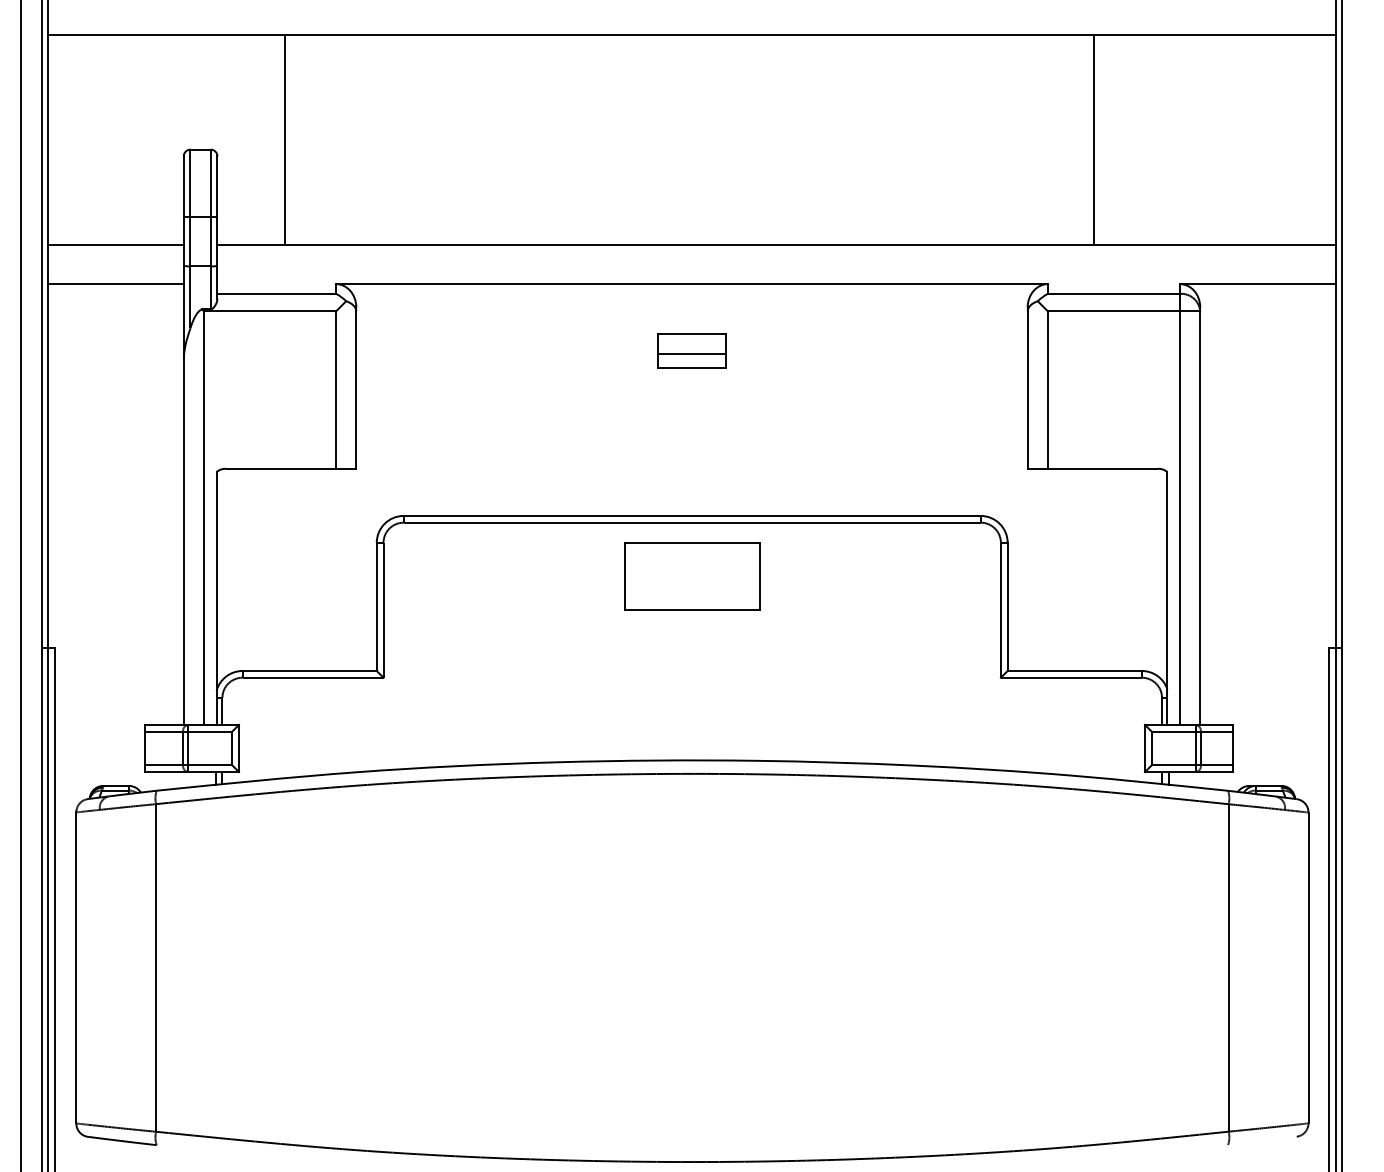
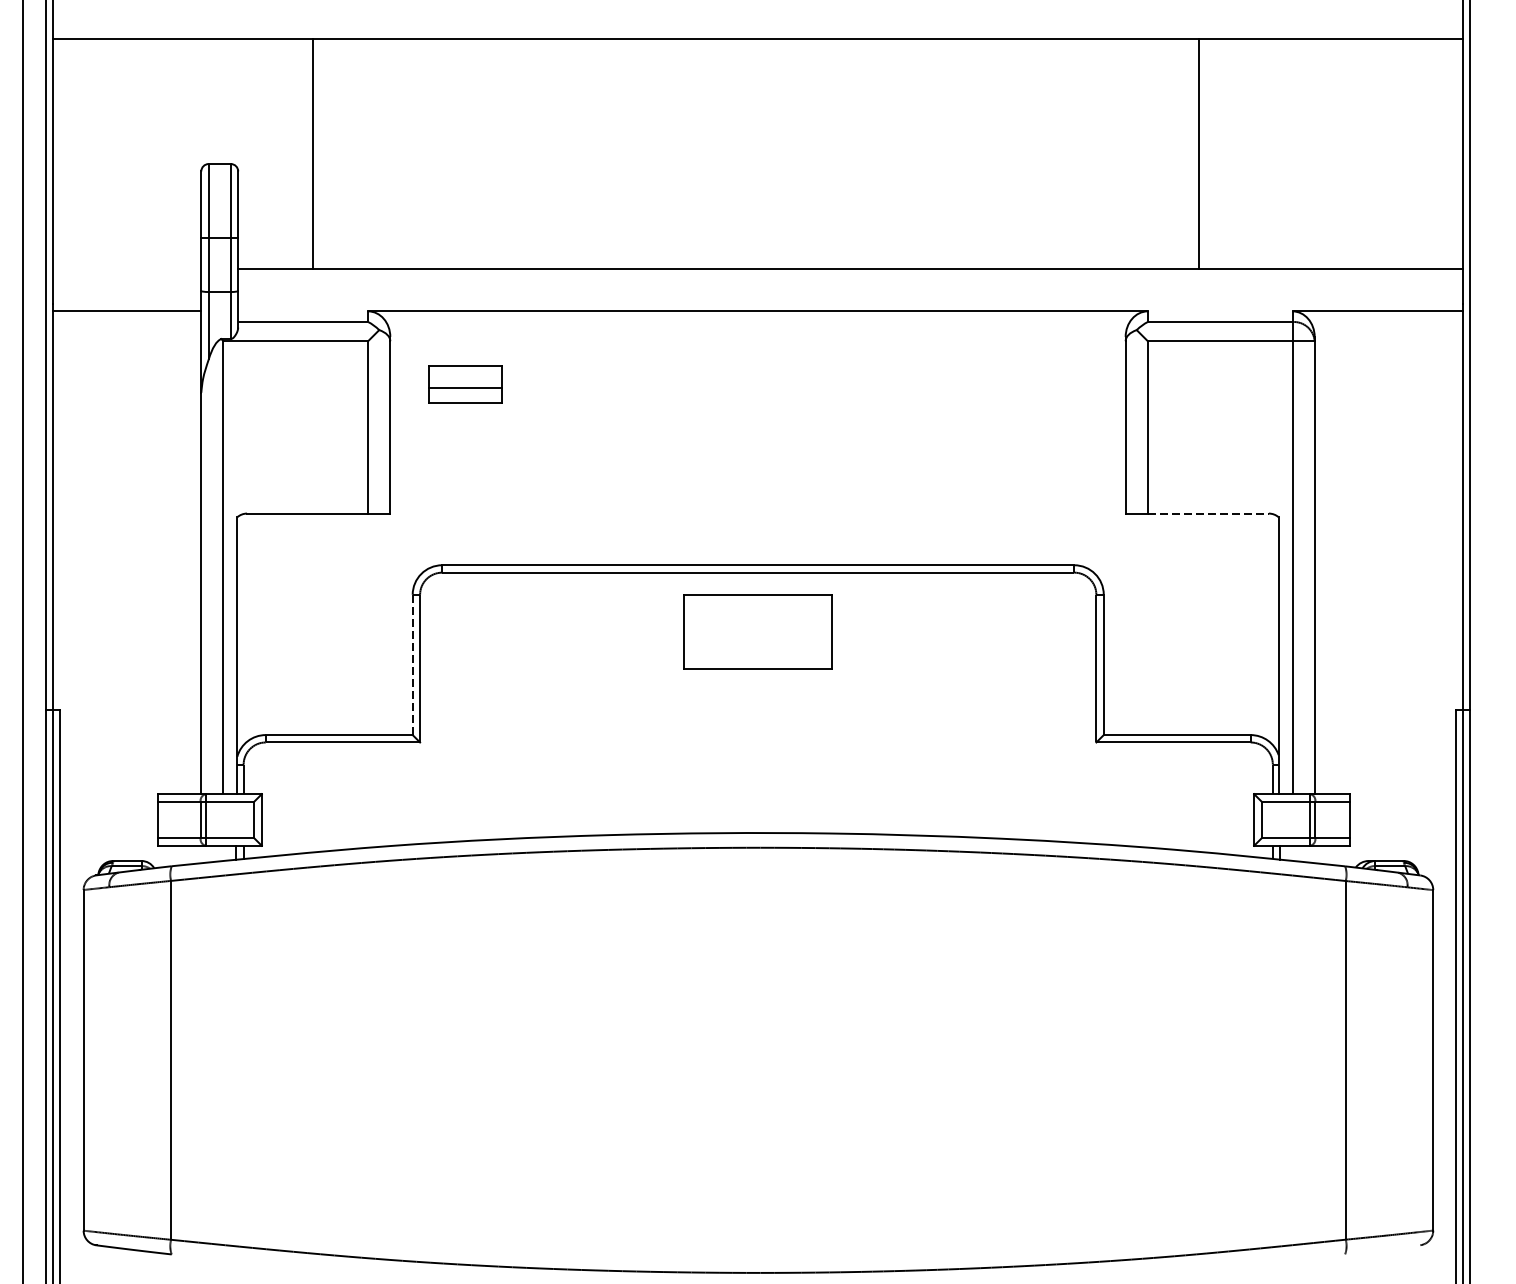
line: (115, 245) -> (126, 269), removed
part: (691, 350) -> (465, 384), moved
line: (1103, 468) -> (1208, 513), solid -> dashed
line: (376, 606) -> (412, 664), solid -> dashed

